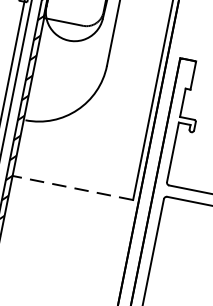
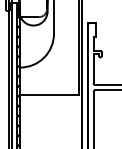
line: (73, 188) -> (49, 95), dashed -> solid

